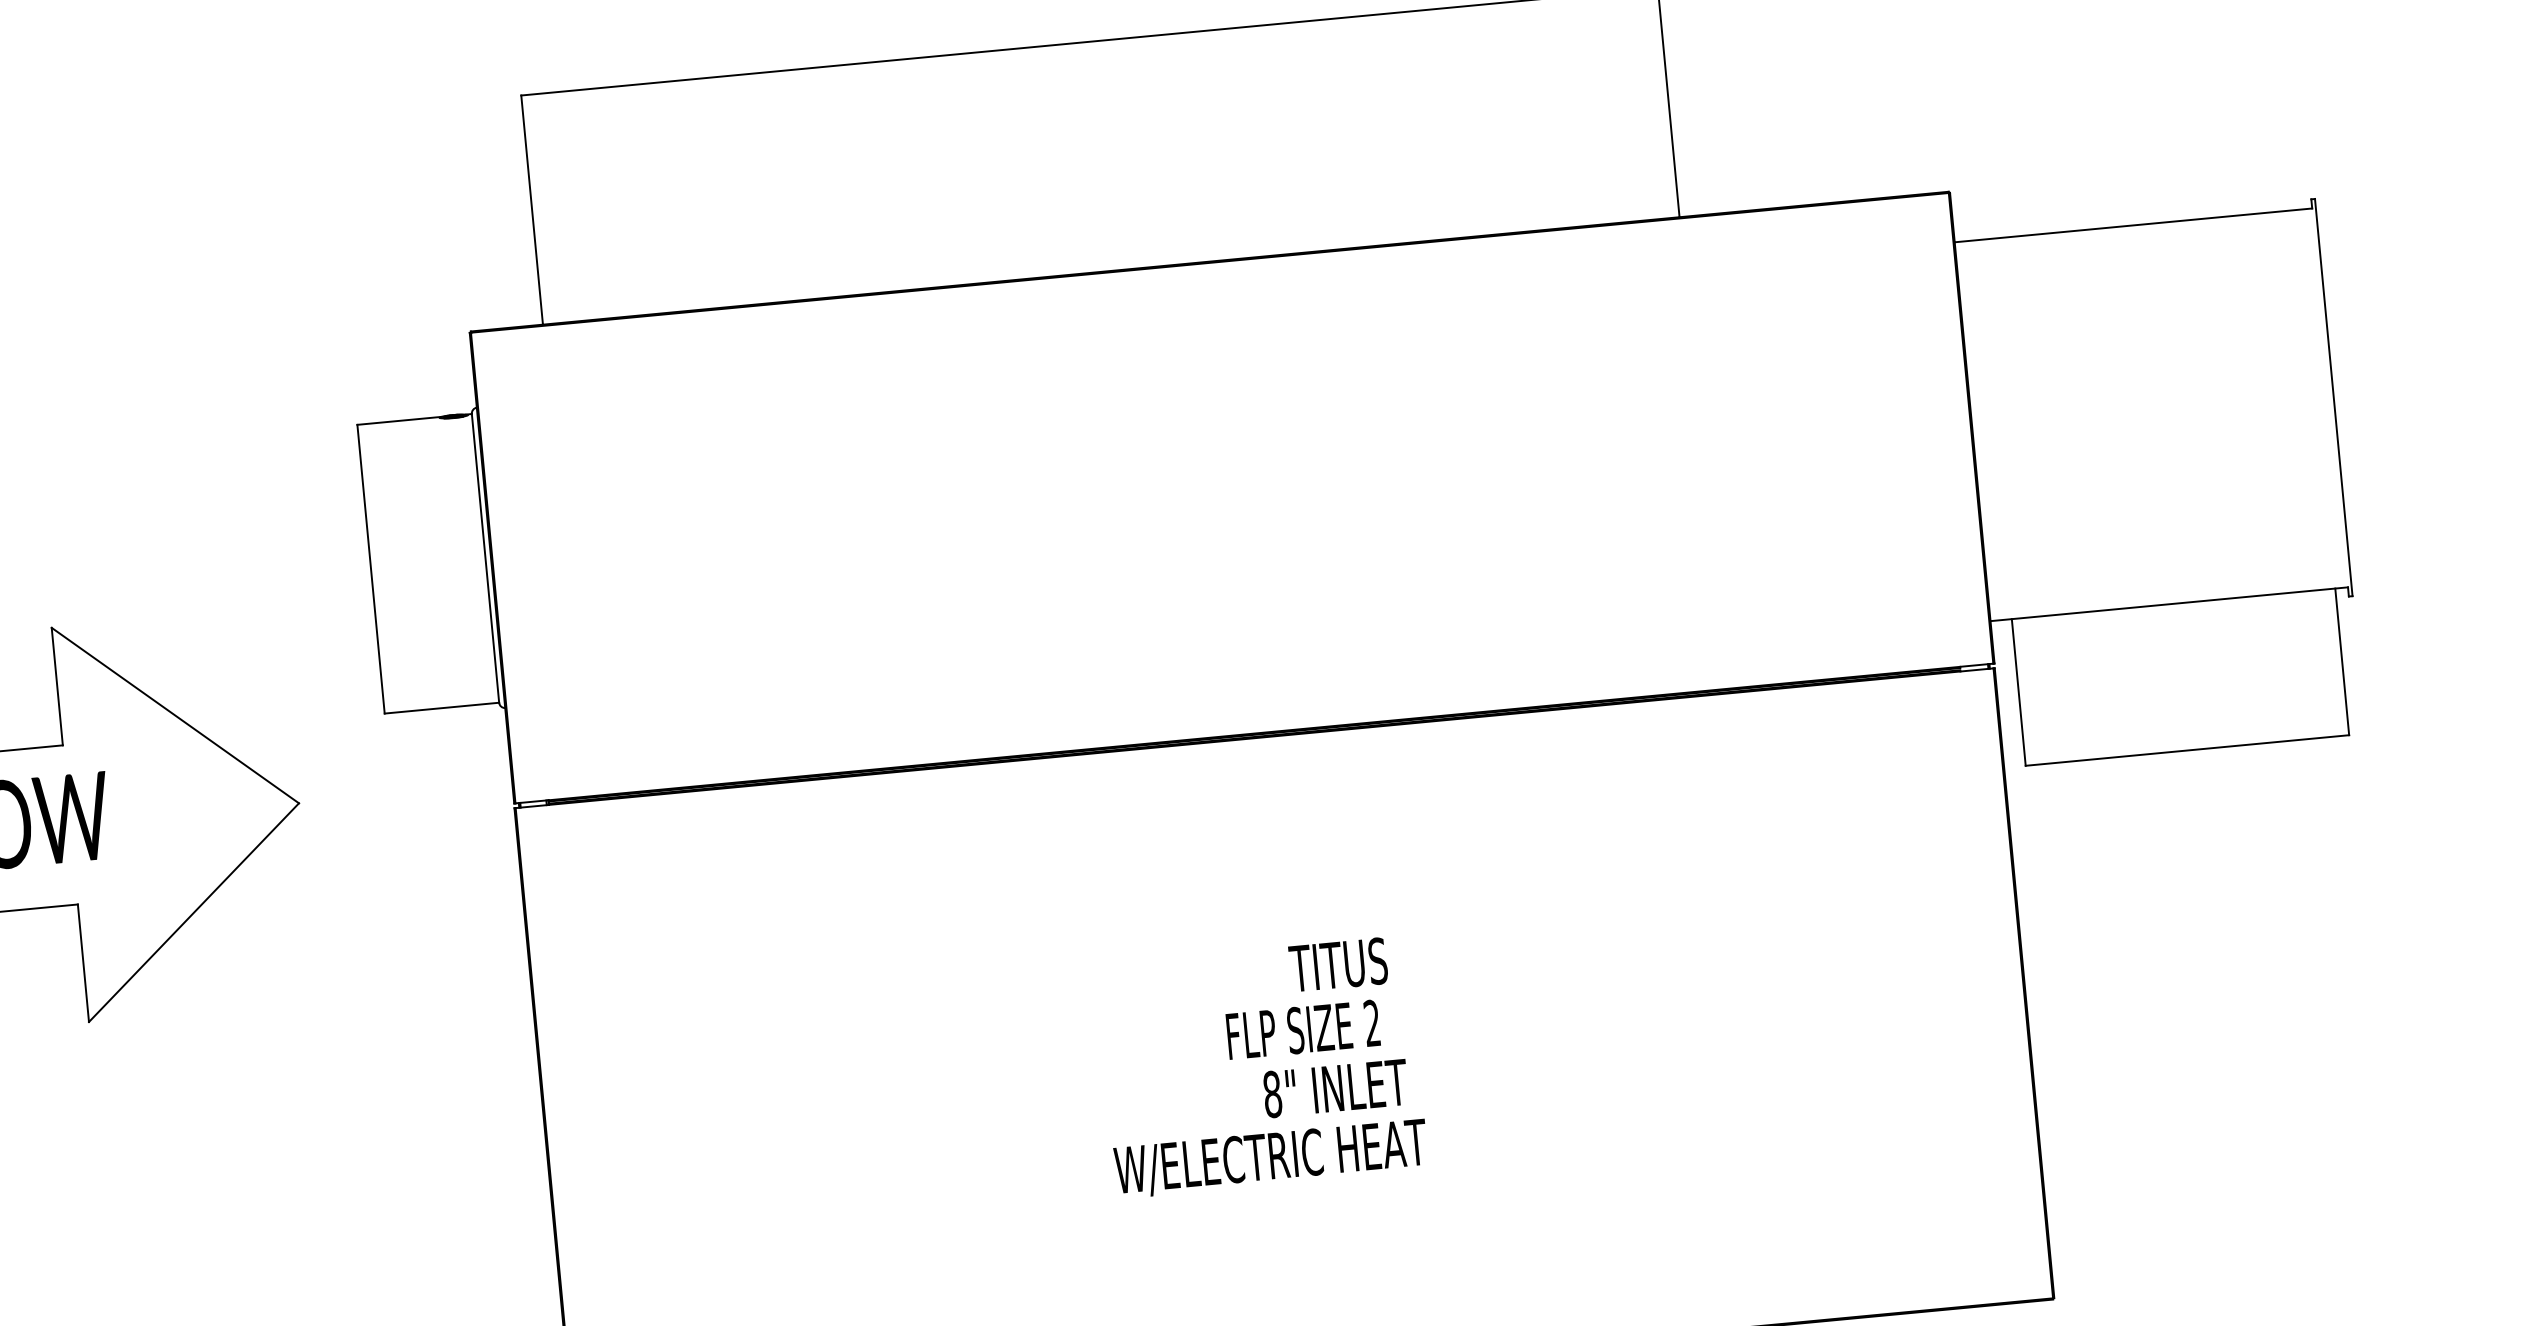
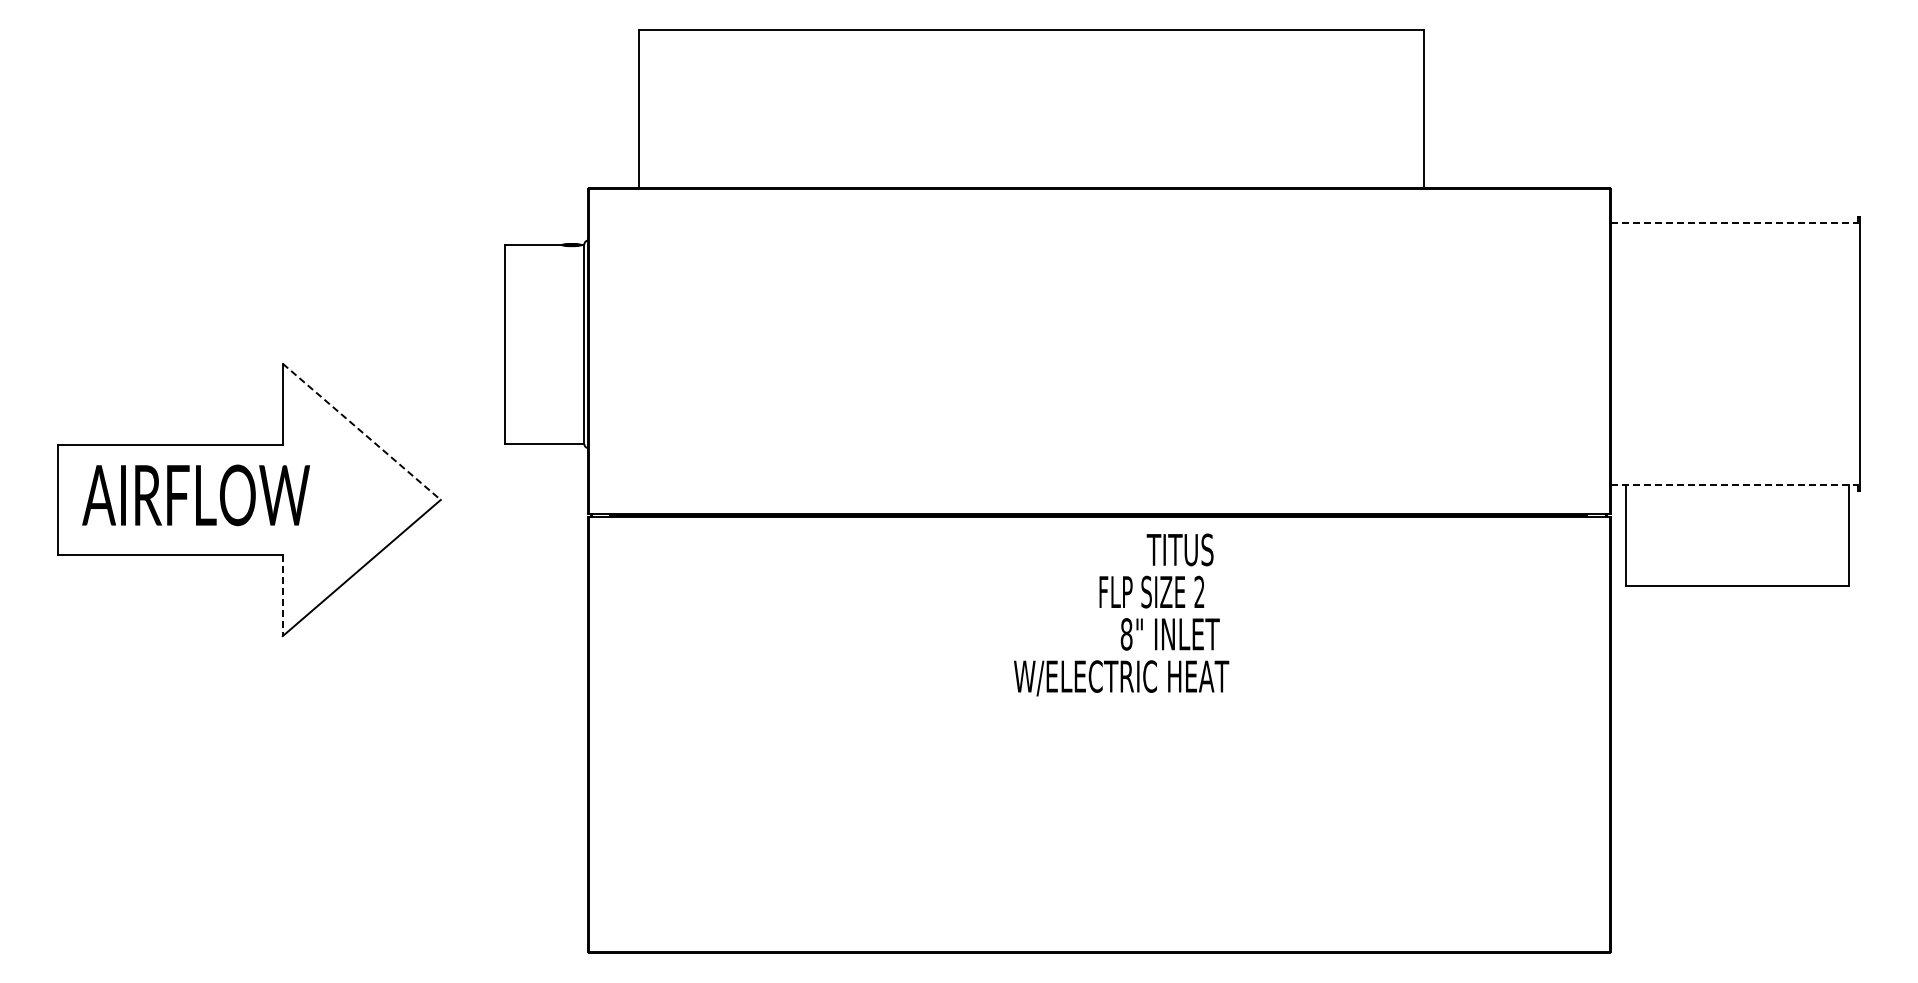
line: (2133, 224) -> (1734, 222), solid -> dashed
line: (2169, 603) -> (1734, 484), solid -> dashed
line: (176, 716) -> (362, 432), solid -> dashed
line: (82, 963) -> (282, 595), solid -> dashed
text: (1262, 1066) -> (1121, 614), moved

